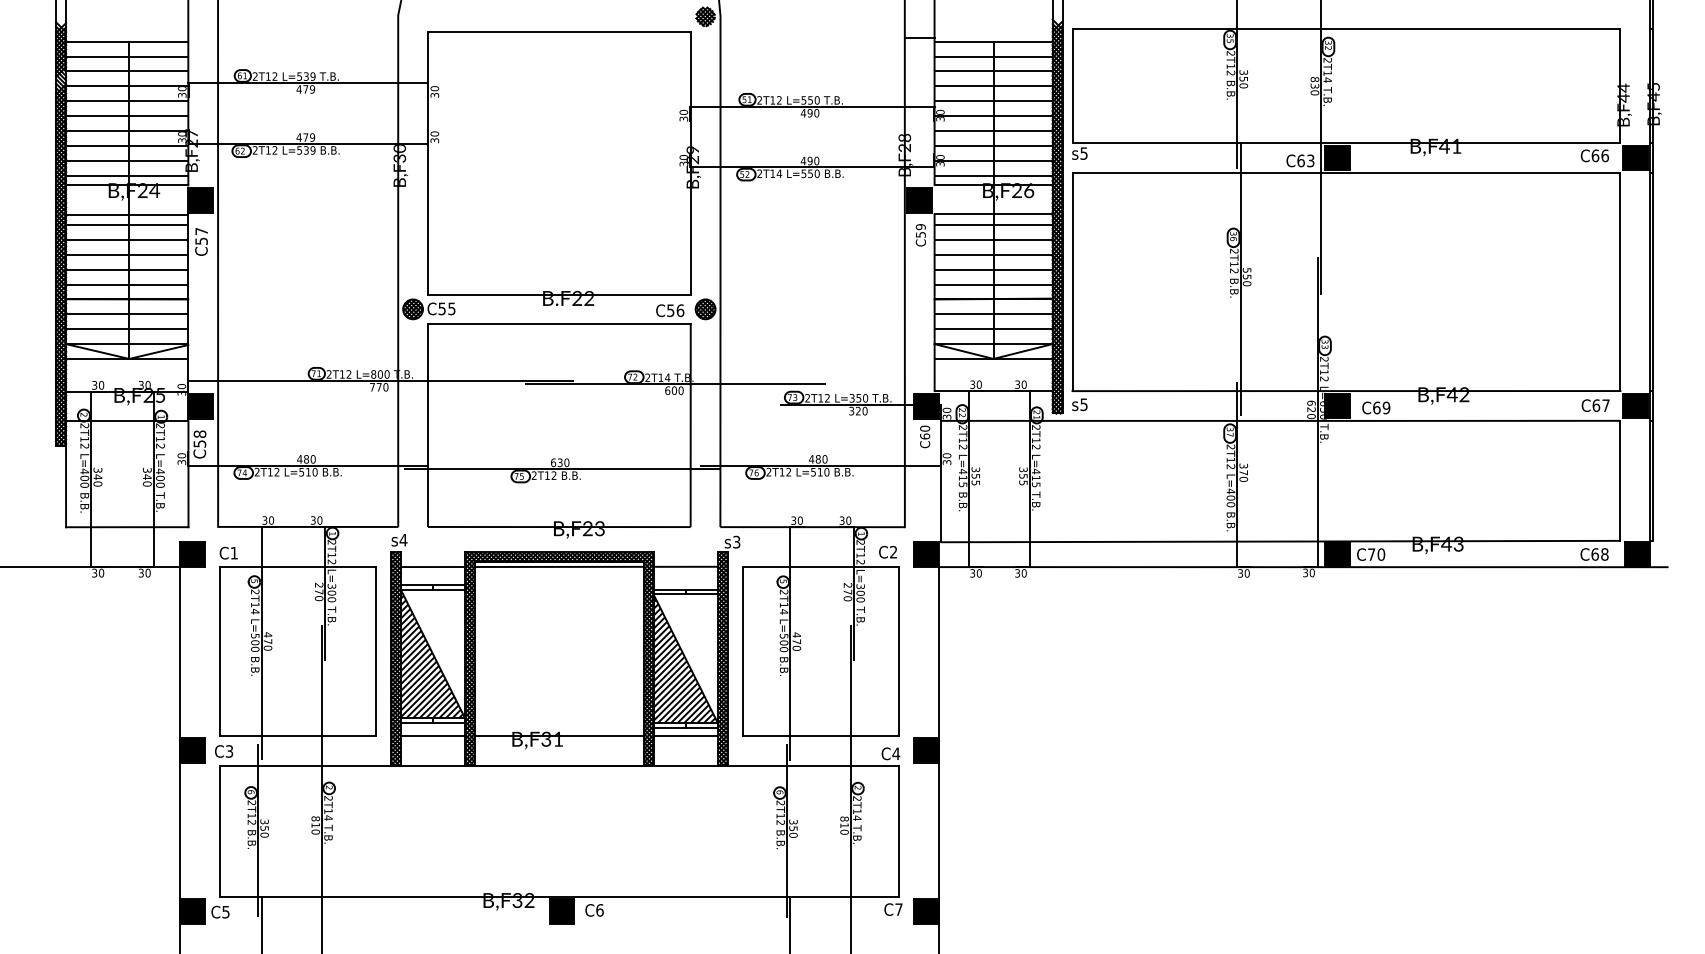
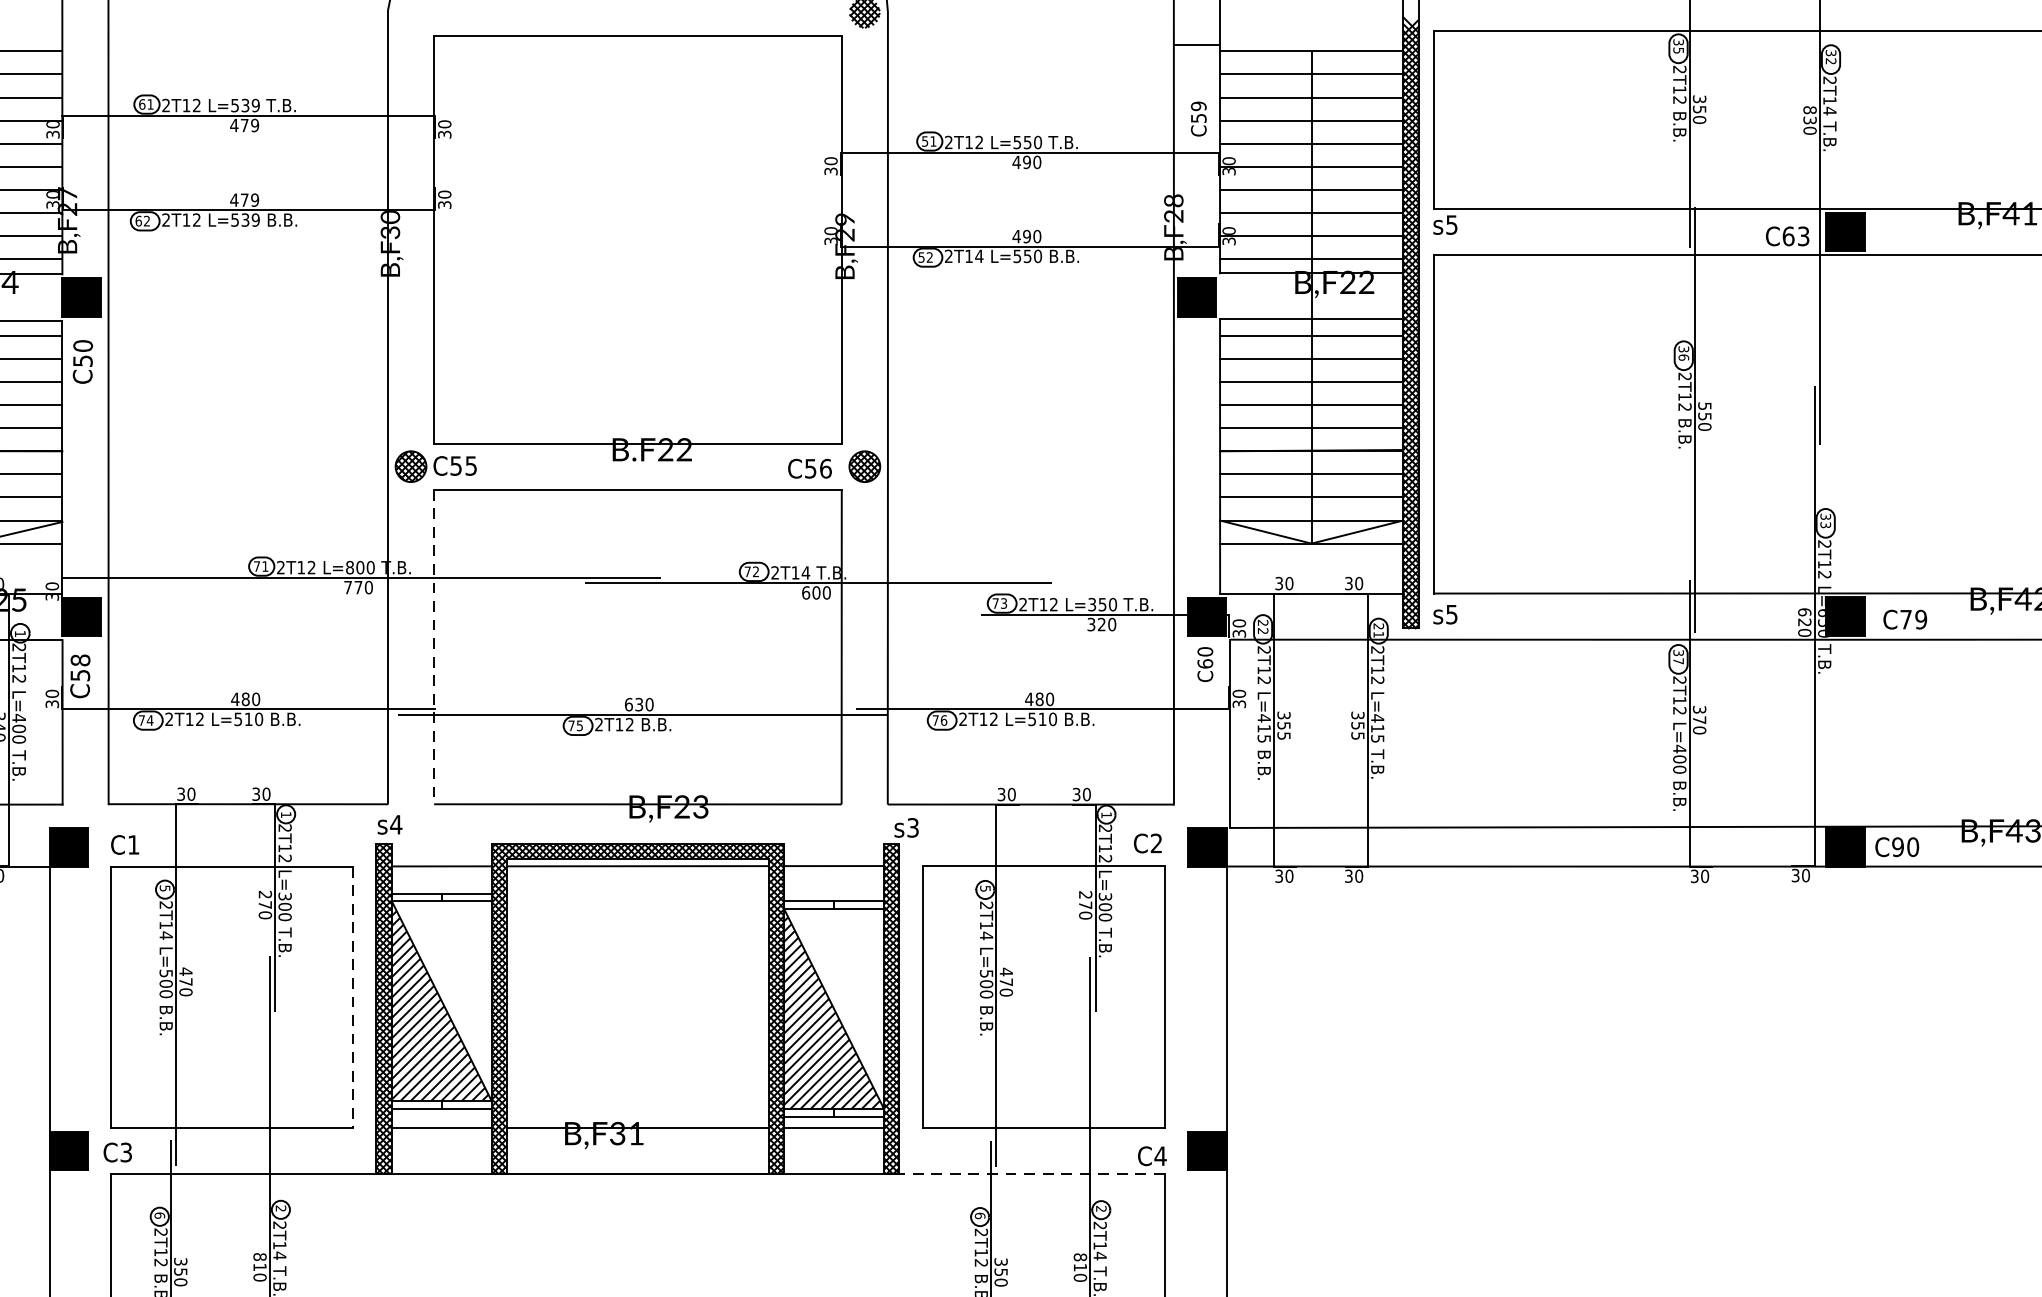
text: (1029, 190) -> (1367, 282), B,F26 -> B,F22
text: (201, 231) -> (82, 345), C57 -> C50
text: (920, 235) -> (1198, 119), moved
text: (1376, 407) -> (1905, 618), C69 -> C79
line: (427, 426) -> (433, 648), solid -> dashed
text: (1371, 554) -> (1897, 846), C70 -> C90
line: (375, 651) -> (352, 997), solid -> dashed
line: (813, 765) -> (1032, 1174), solid -> dashed

